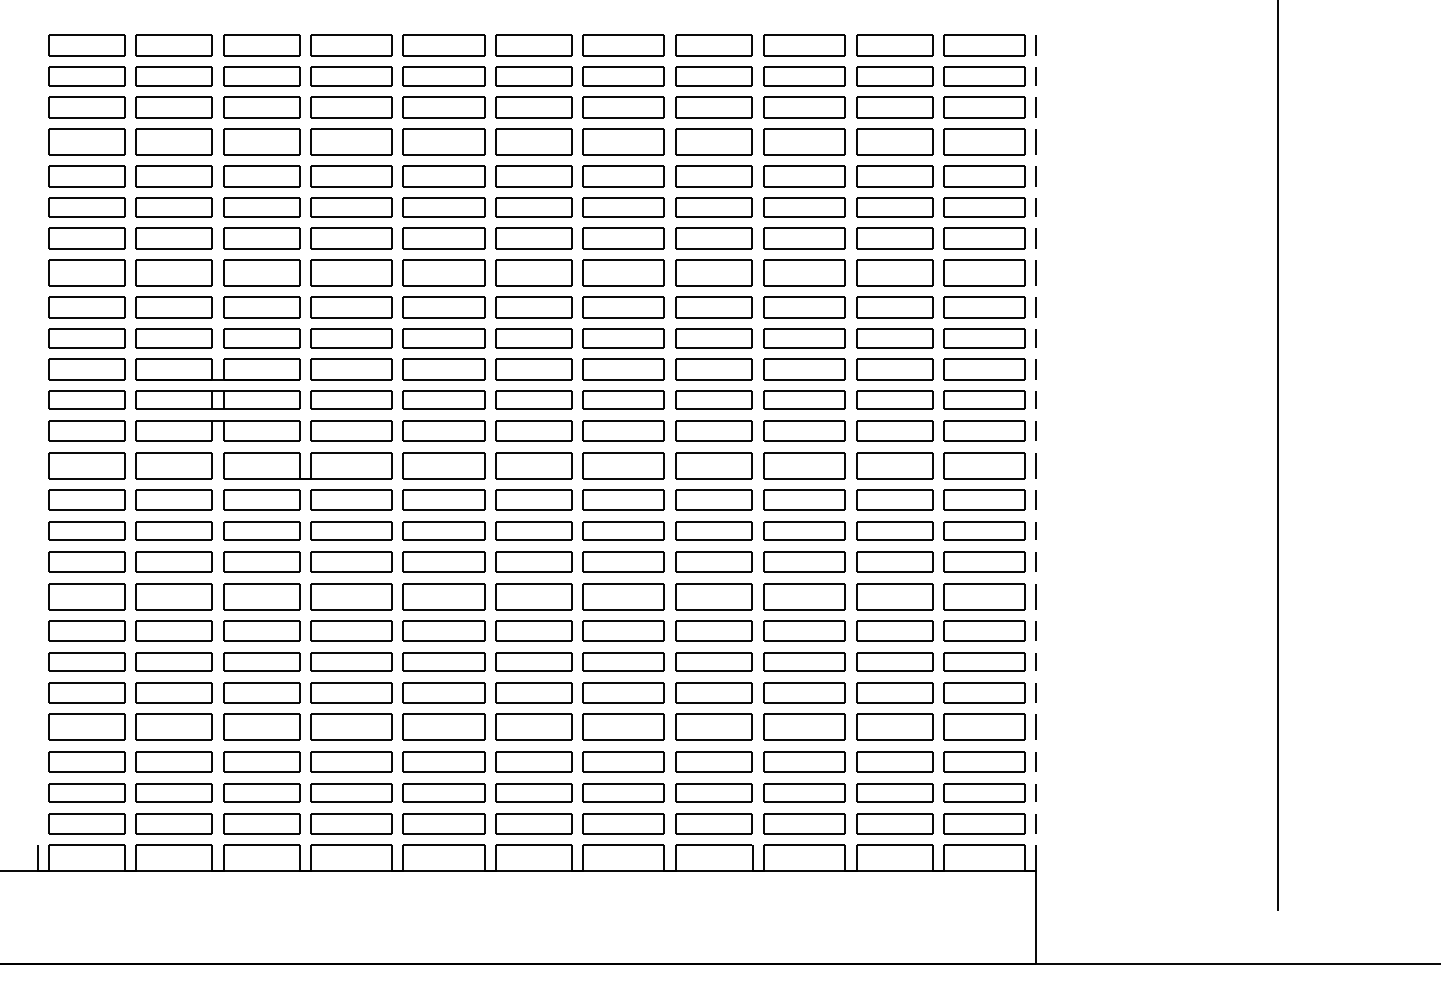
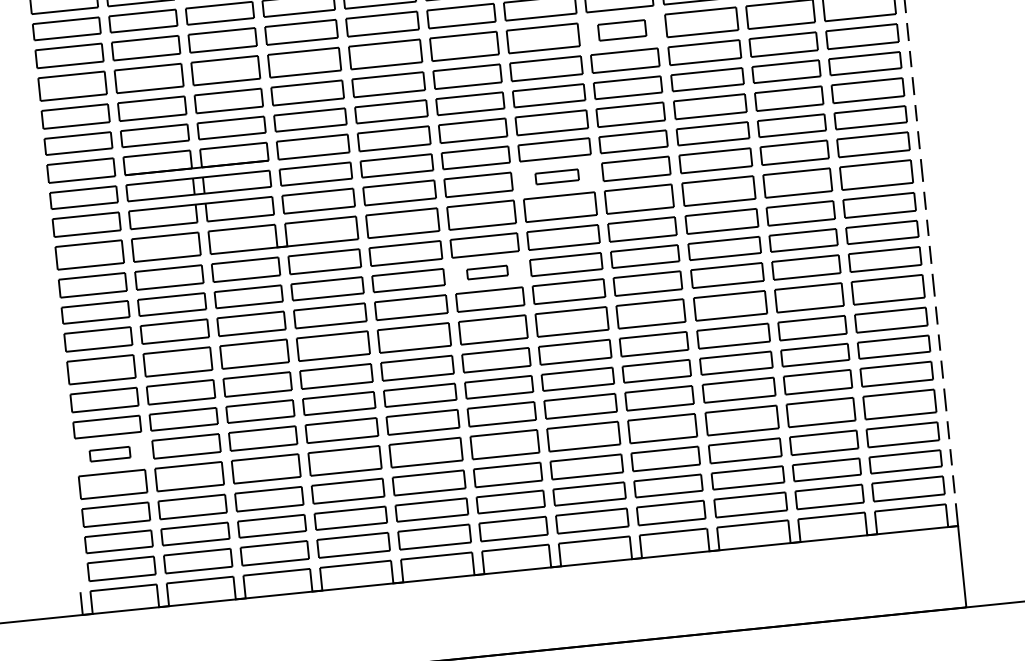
part: (713, 272) -> (621, 30), size x0.7
part: (623, 430) -> (556, 176), size x0.6
part: (533, 530) -> (487, 272), size x0.6
part: (86, 692) -> (109, 453), size x0.6

